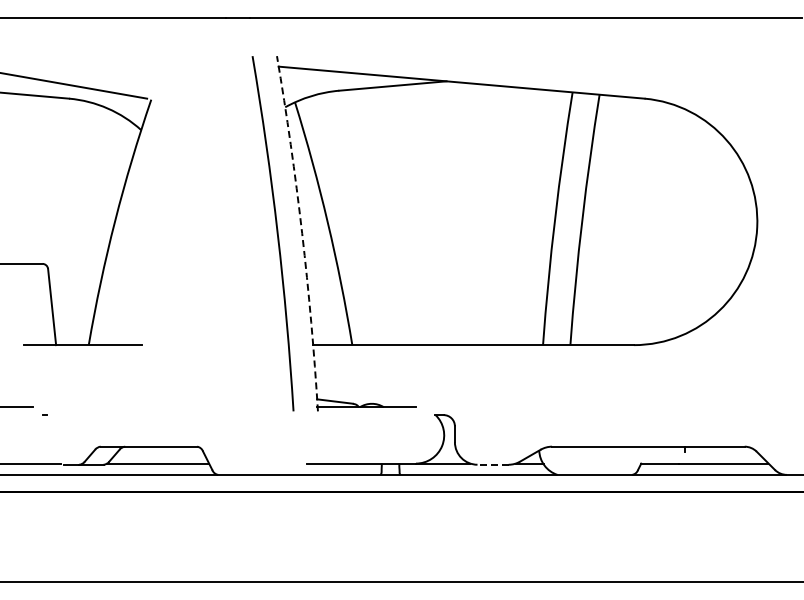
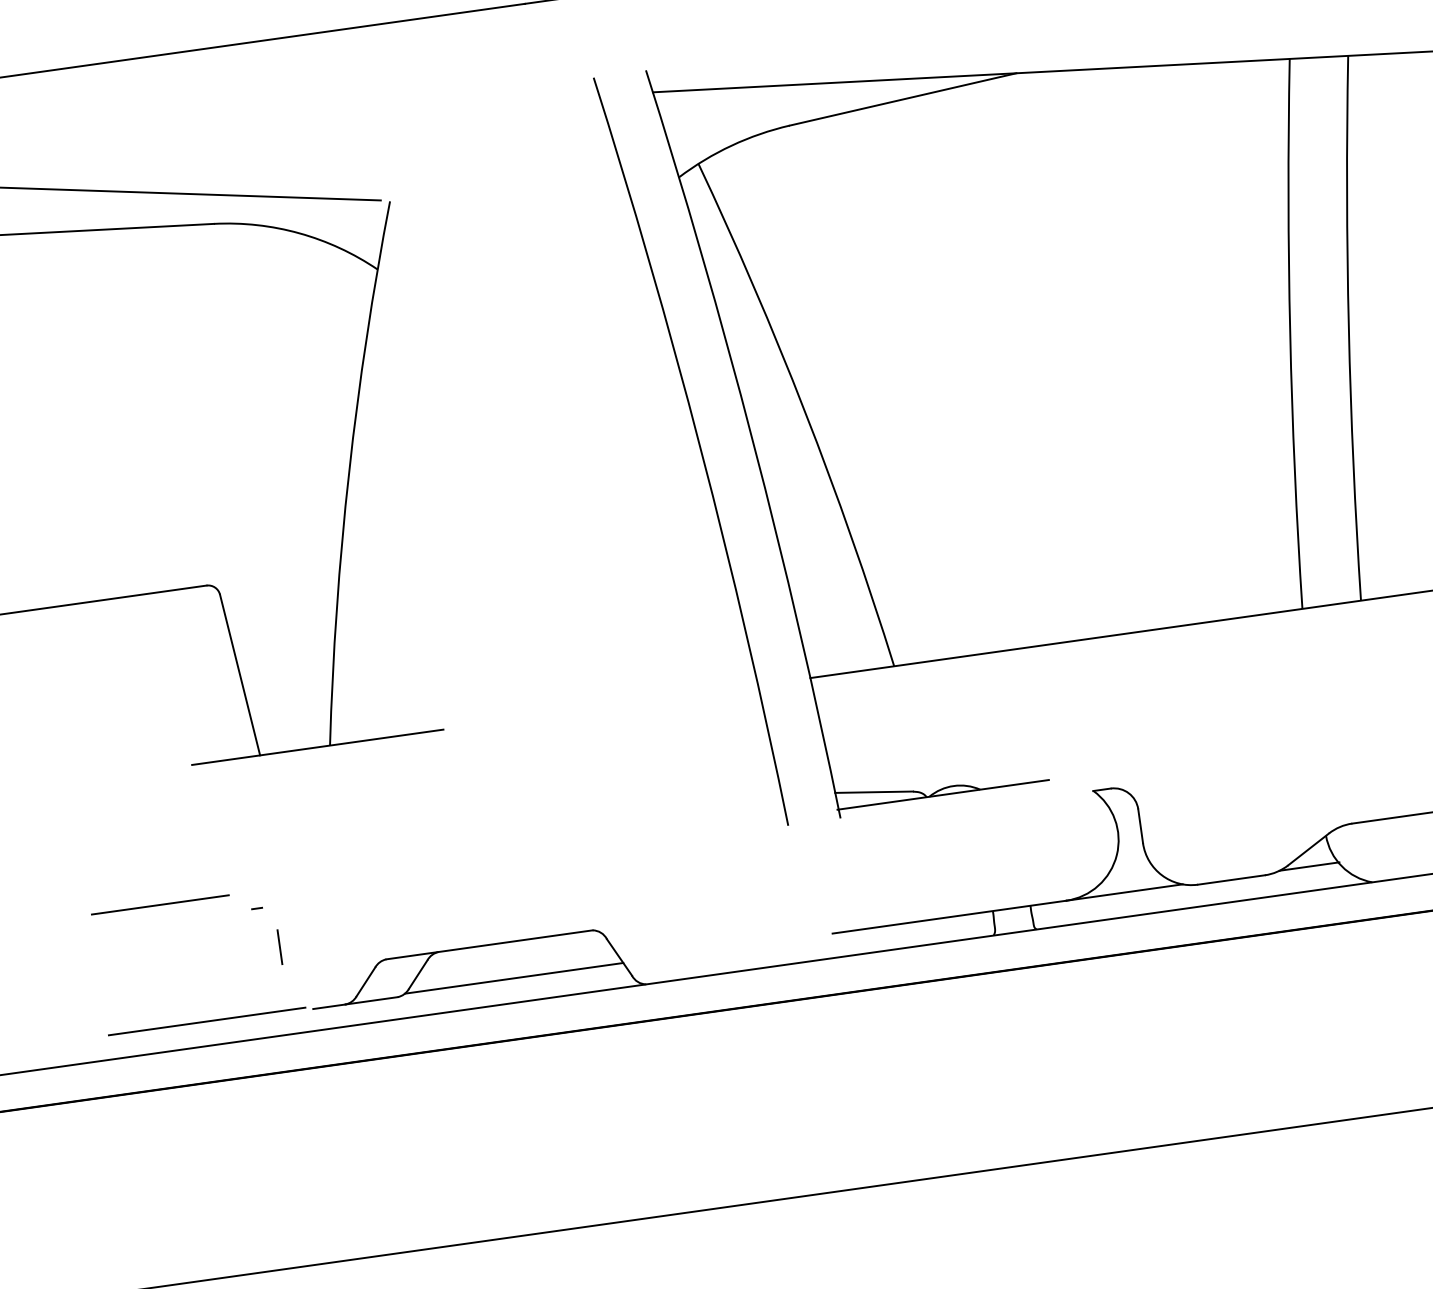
arc: (302, 233) -> (753, 442), dashed -> solid
line: (52, 433) -> (278, 945), added
line: (493, 464) -> (1232, 879), dashed -> solid

